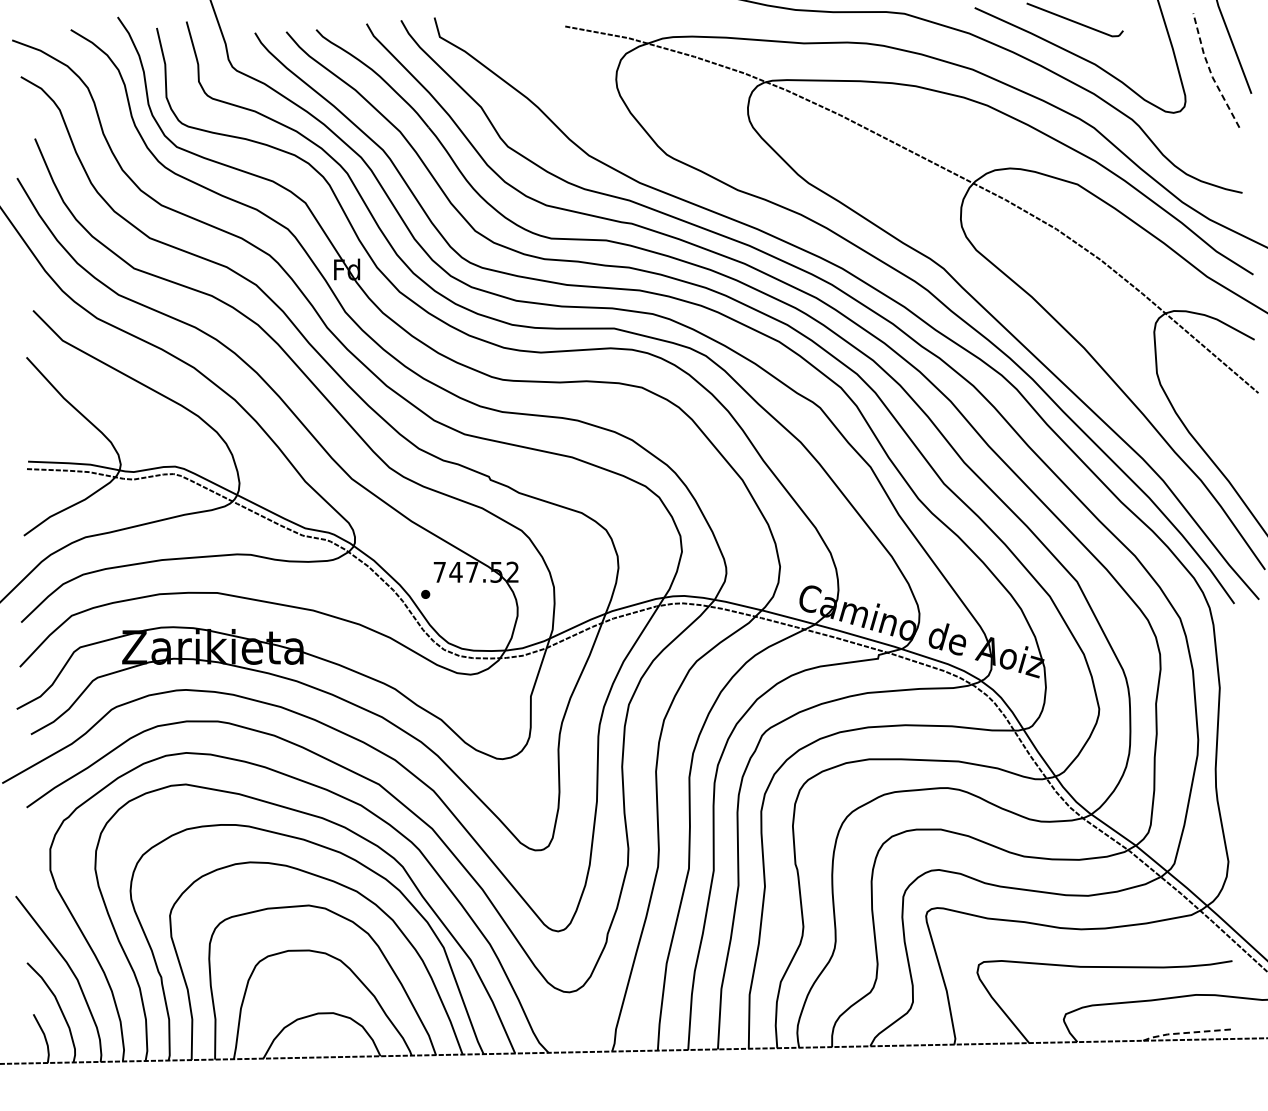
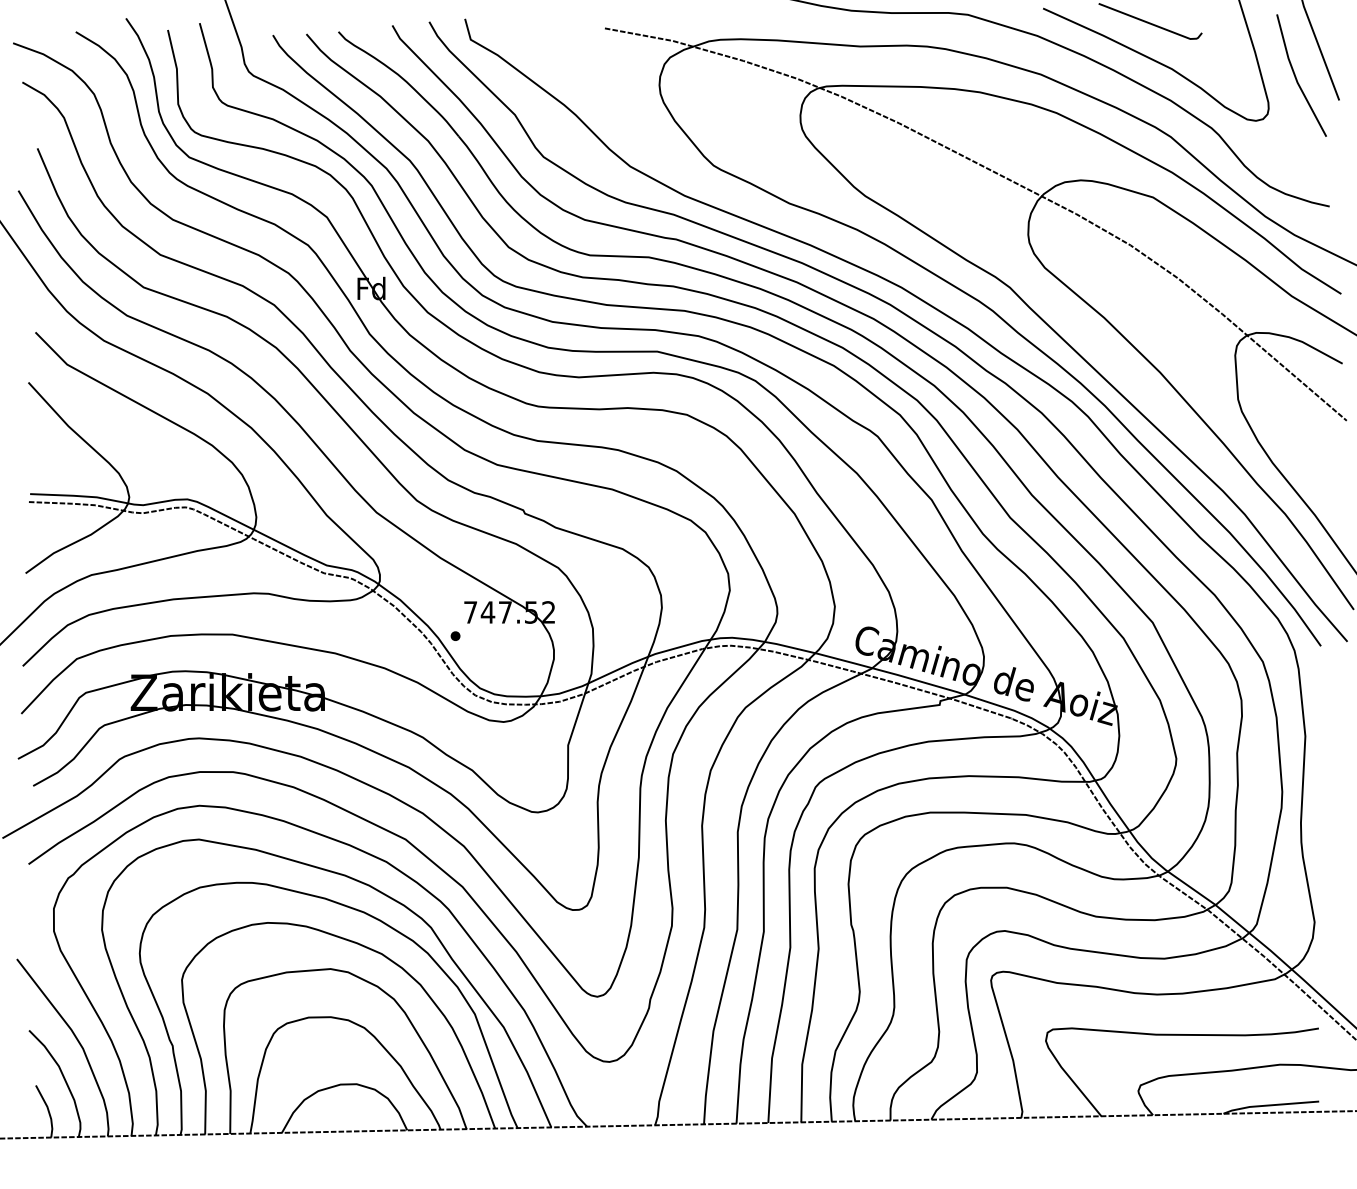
line: (1210, 72) -> (1295, 77), dashed -> solid
line: (1186, 1033) -> (1269, 1105), dashed -> solid

